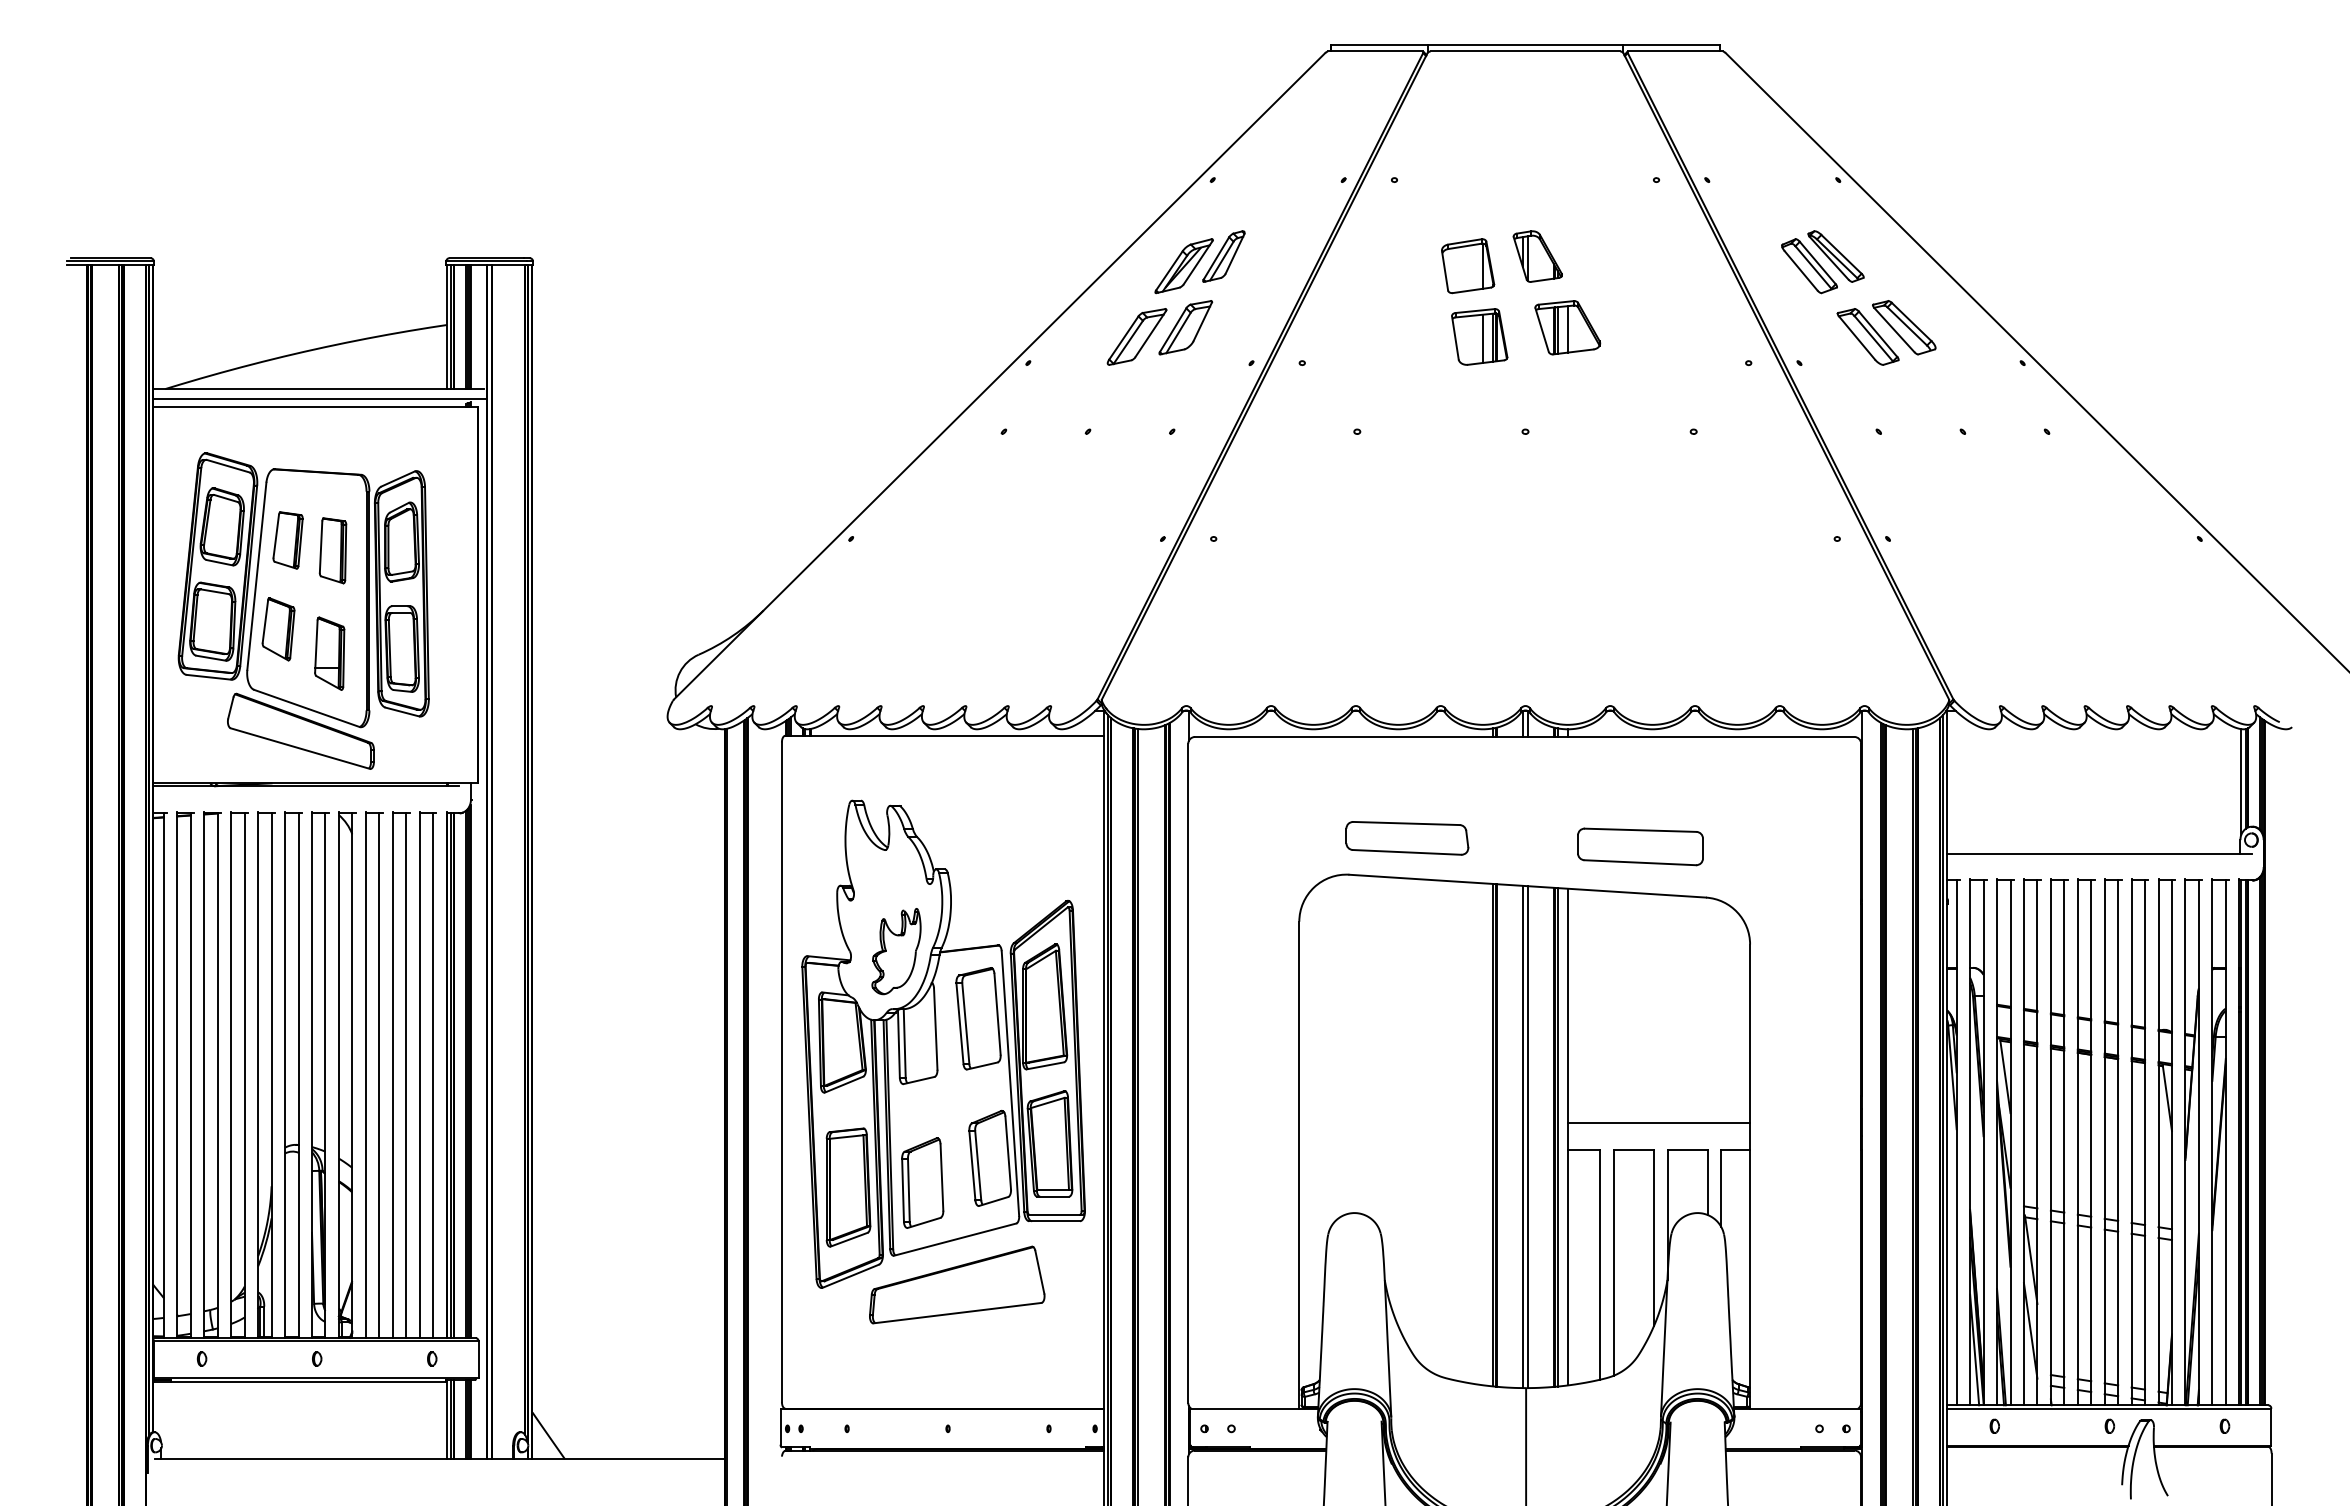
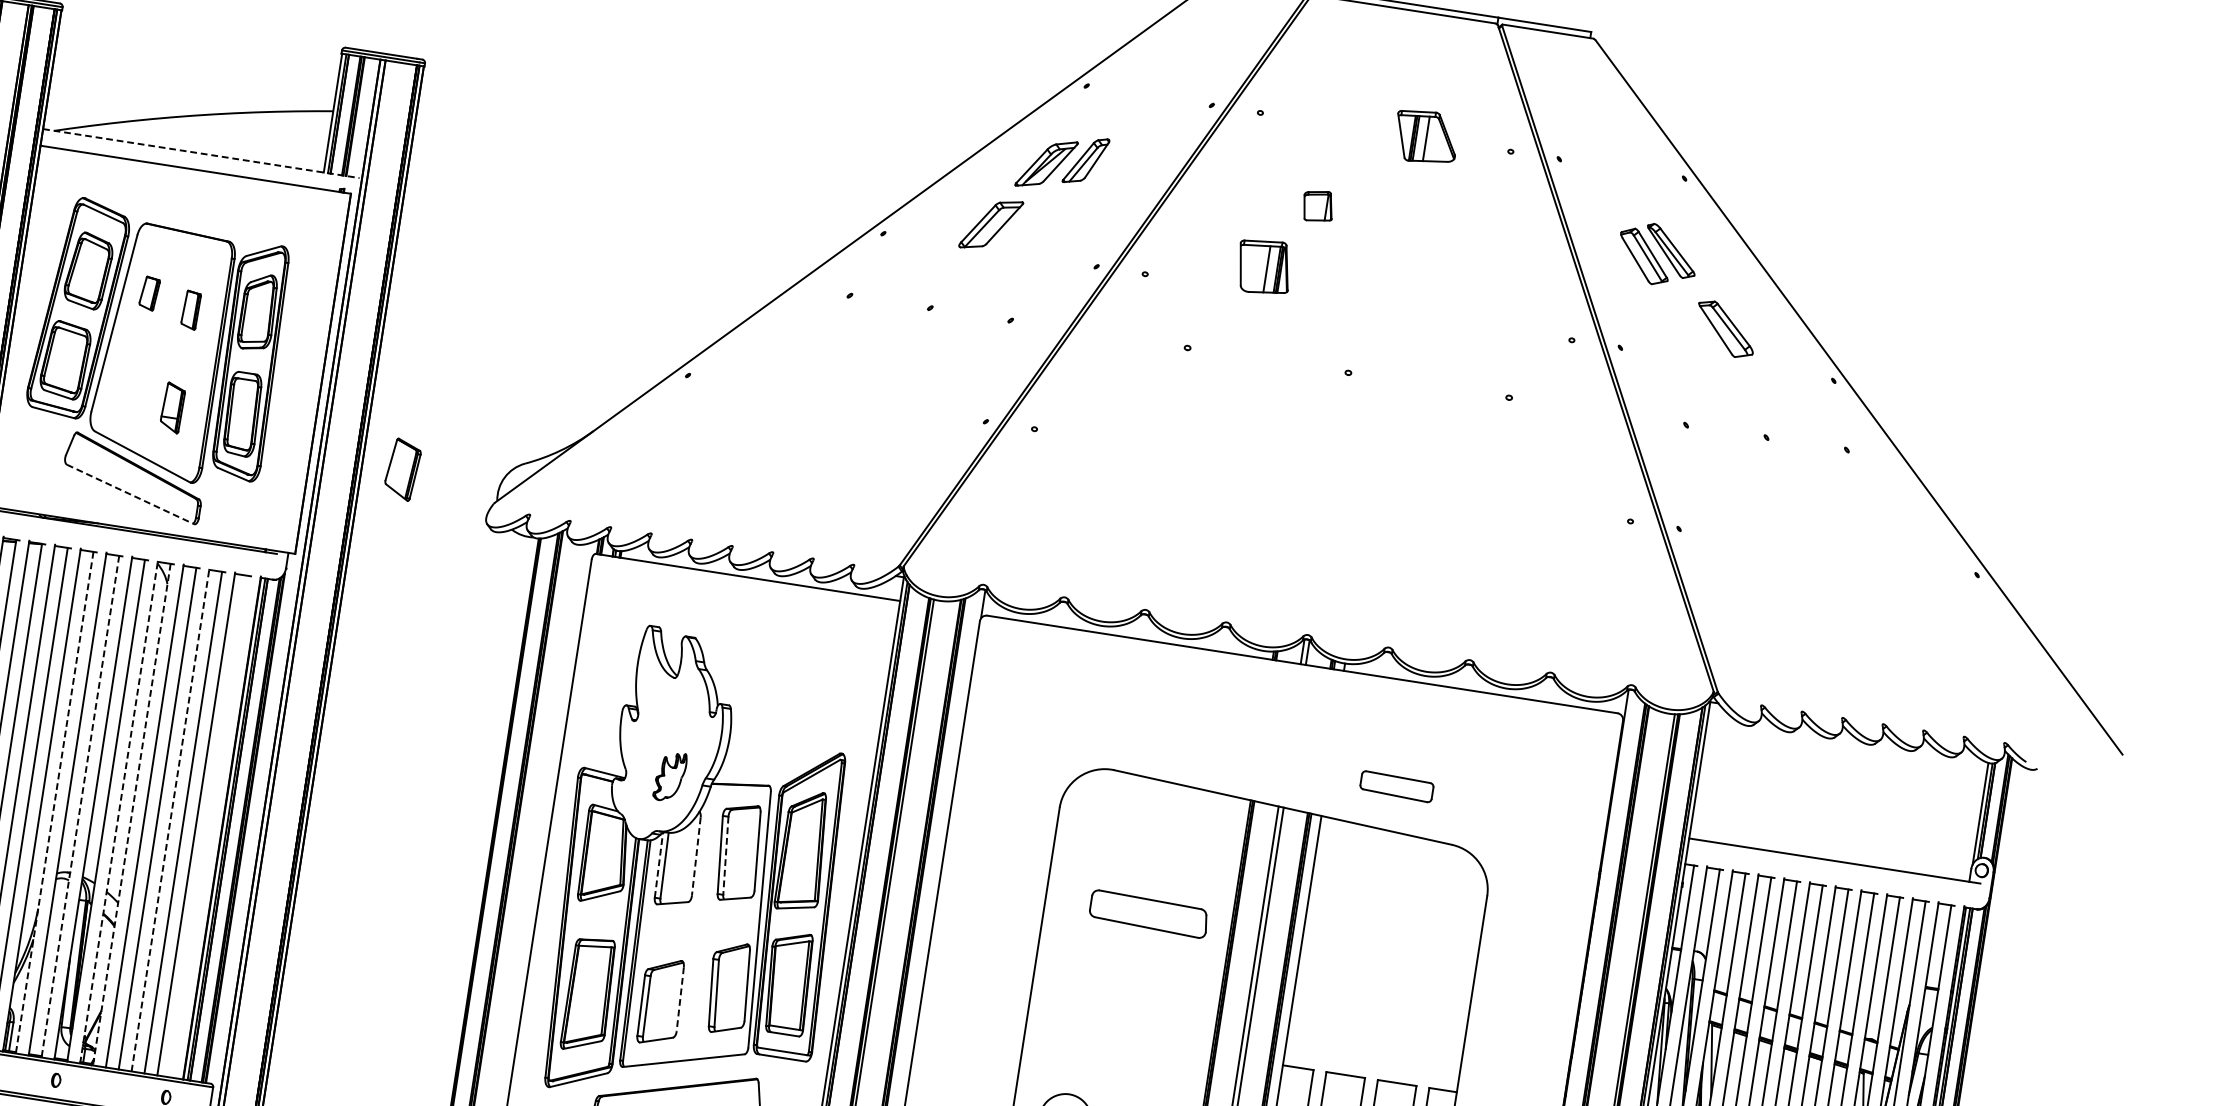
part: (1537, 256) -> (1385, 207), removed
part: (1468, 266) -> (1318, 206), size x0.6
part: (1185, 327) -> (1038, 222), removed
part: (1567, 327) -> (1426, 137), moved
part: (1479, 336) -> (1264, 266), moved
part: (1867, 336) -> (1689, 332), removed
line: (318, 389) -> (200, 153), solid -> dashed
line: (319, 399) -> (200, 163), removed
part: (287, 540) -> (149, 293), size x0.6
part: (332, 550) -> (190, 309), size x0.6
part: (278, 629) -> (402, 469), moved
part: (329, 653) -> (172, 407), size x0.7
line: (300, 748) -> (130, 494), solid -> dashed
part: (1407, 838) -> (1149, 914), moved
part: (1640, 846) -> (1396, 786), size x0.6
part: (896, 951) -> (670, 776), size x0.6
line: (965, 1024) -> (725, 856), solid -> dashed
line: (935, 1029) -> (696, 856), solid -> dashed
line: (898, 1043) -> (658, 864), solid -> dashed
line: (338, 1074) -> (118, 811), solid -> dashed
line: (392, 1074) -> (170, 819), solid -> dashed
line: (433, 1075) -> (209, 826), removed
line: (271, 1076) -> (54, 803), solid -> dashed
line: (298, 1076) -> (80, 807), solid -> dashed
line: (352, 1076) -> (131, 815), solid -> dashed
line: (1659, 1122) -> (1374, 1052), removed
line: (941, 1178) -> (679, 1000), solid -> dashed

